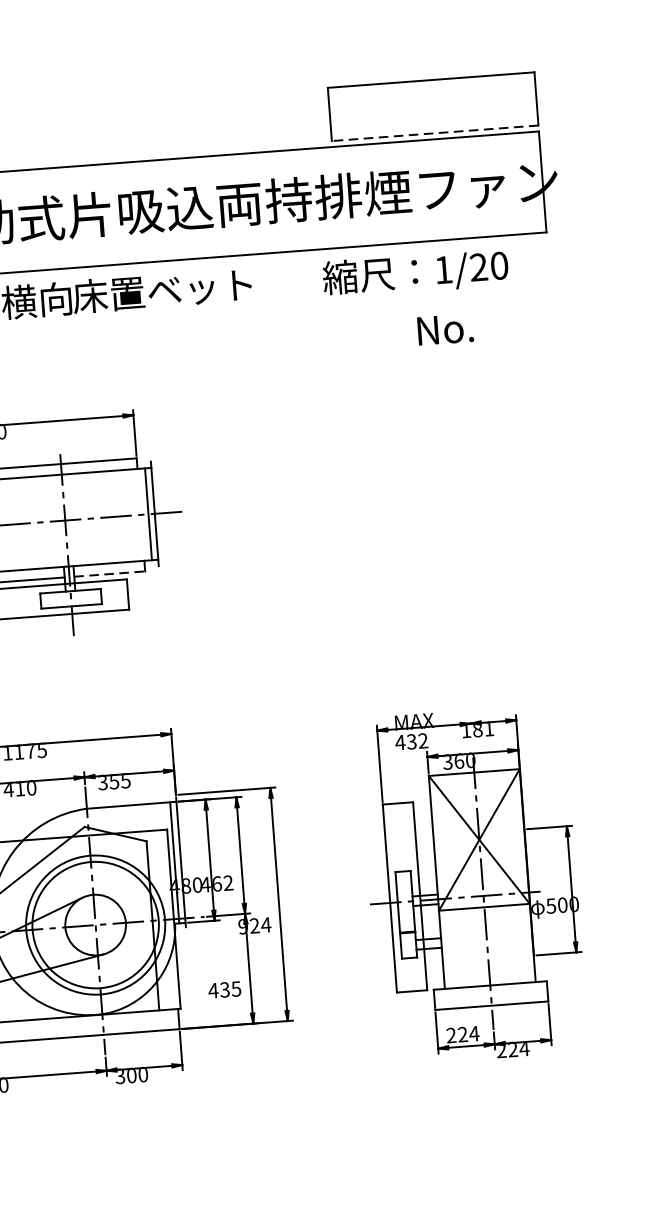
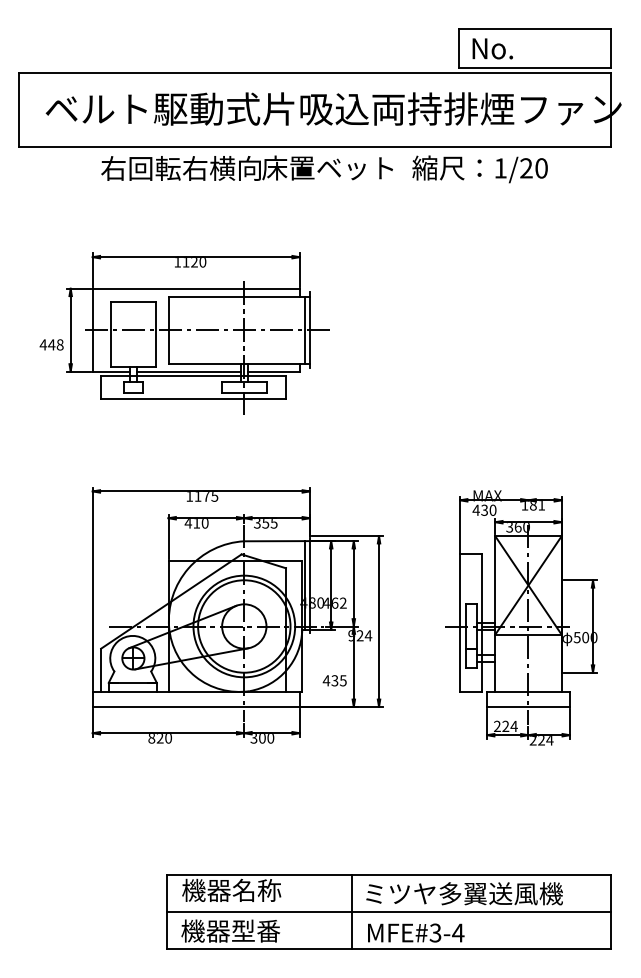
line: (434, 133) -> (534, 68), dashed -> solid
text: (414, 273) -> (479, 169), moved
text: (445, 329) -> (492, 48), moved
line: (109, 574) -> (273, 371), dashed -> solid
text: (422, 739) -> (492, 509), 432 -> 430

